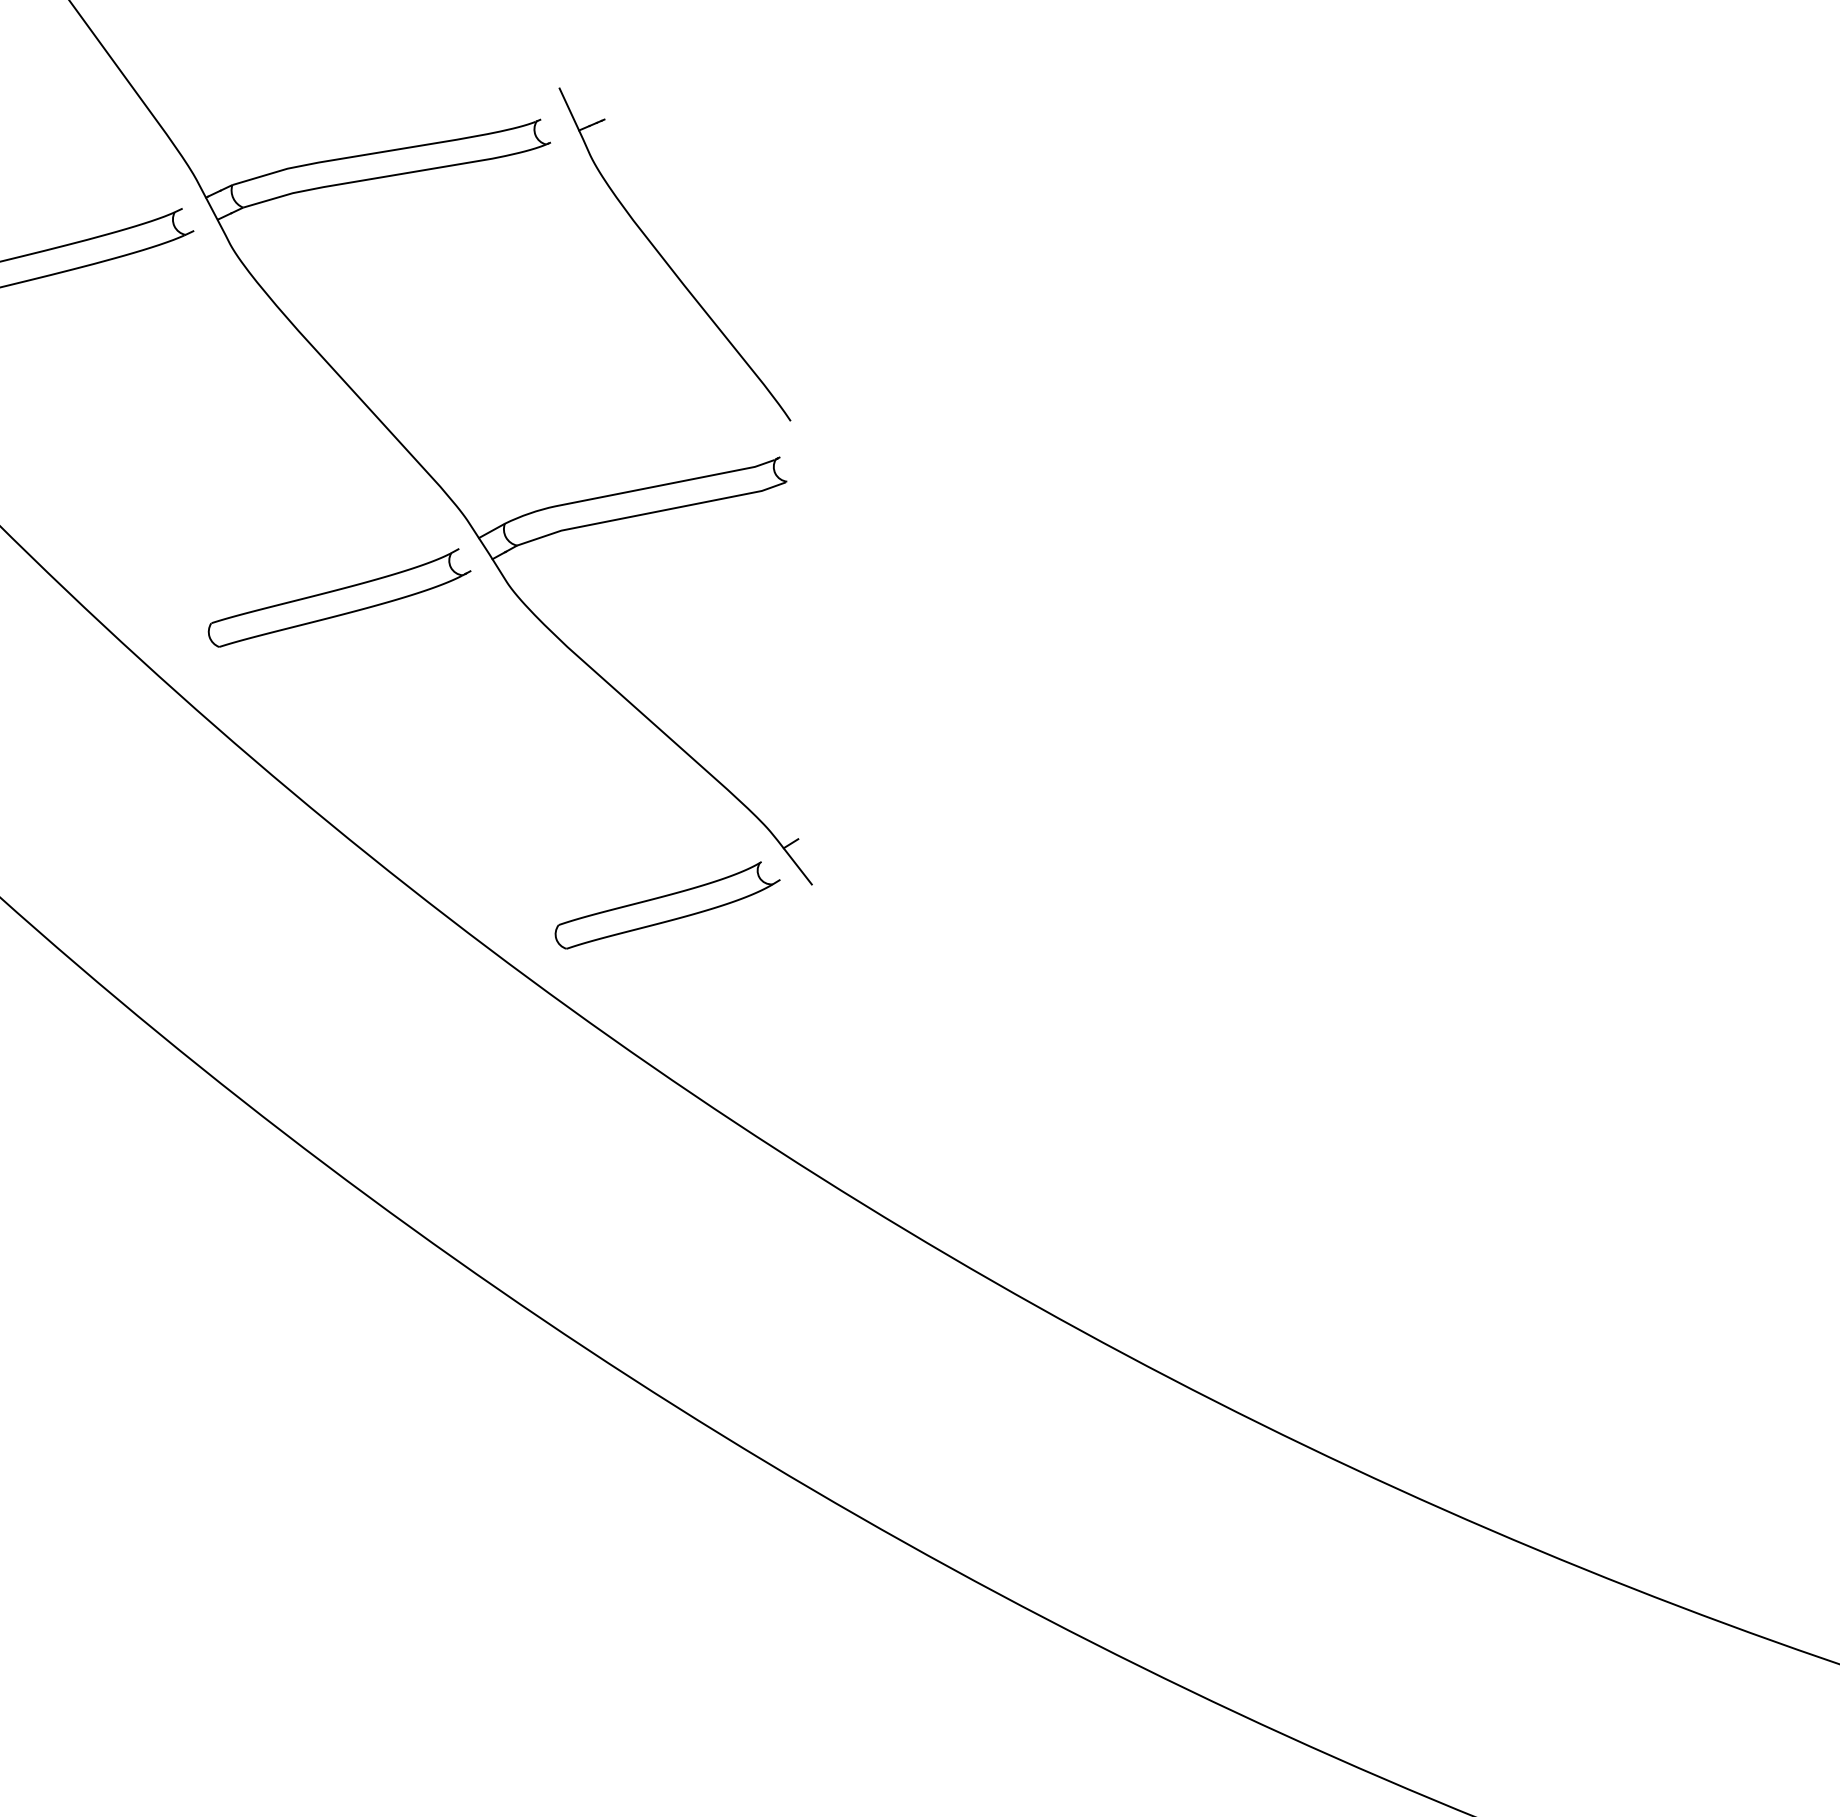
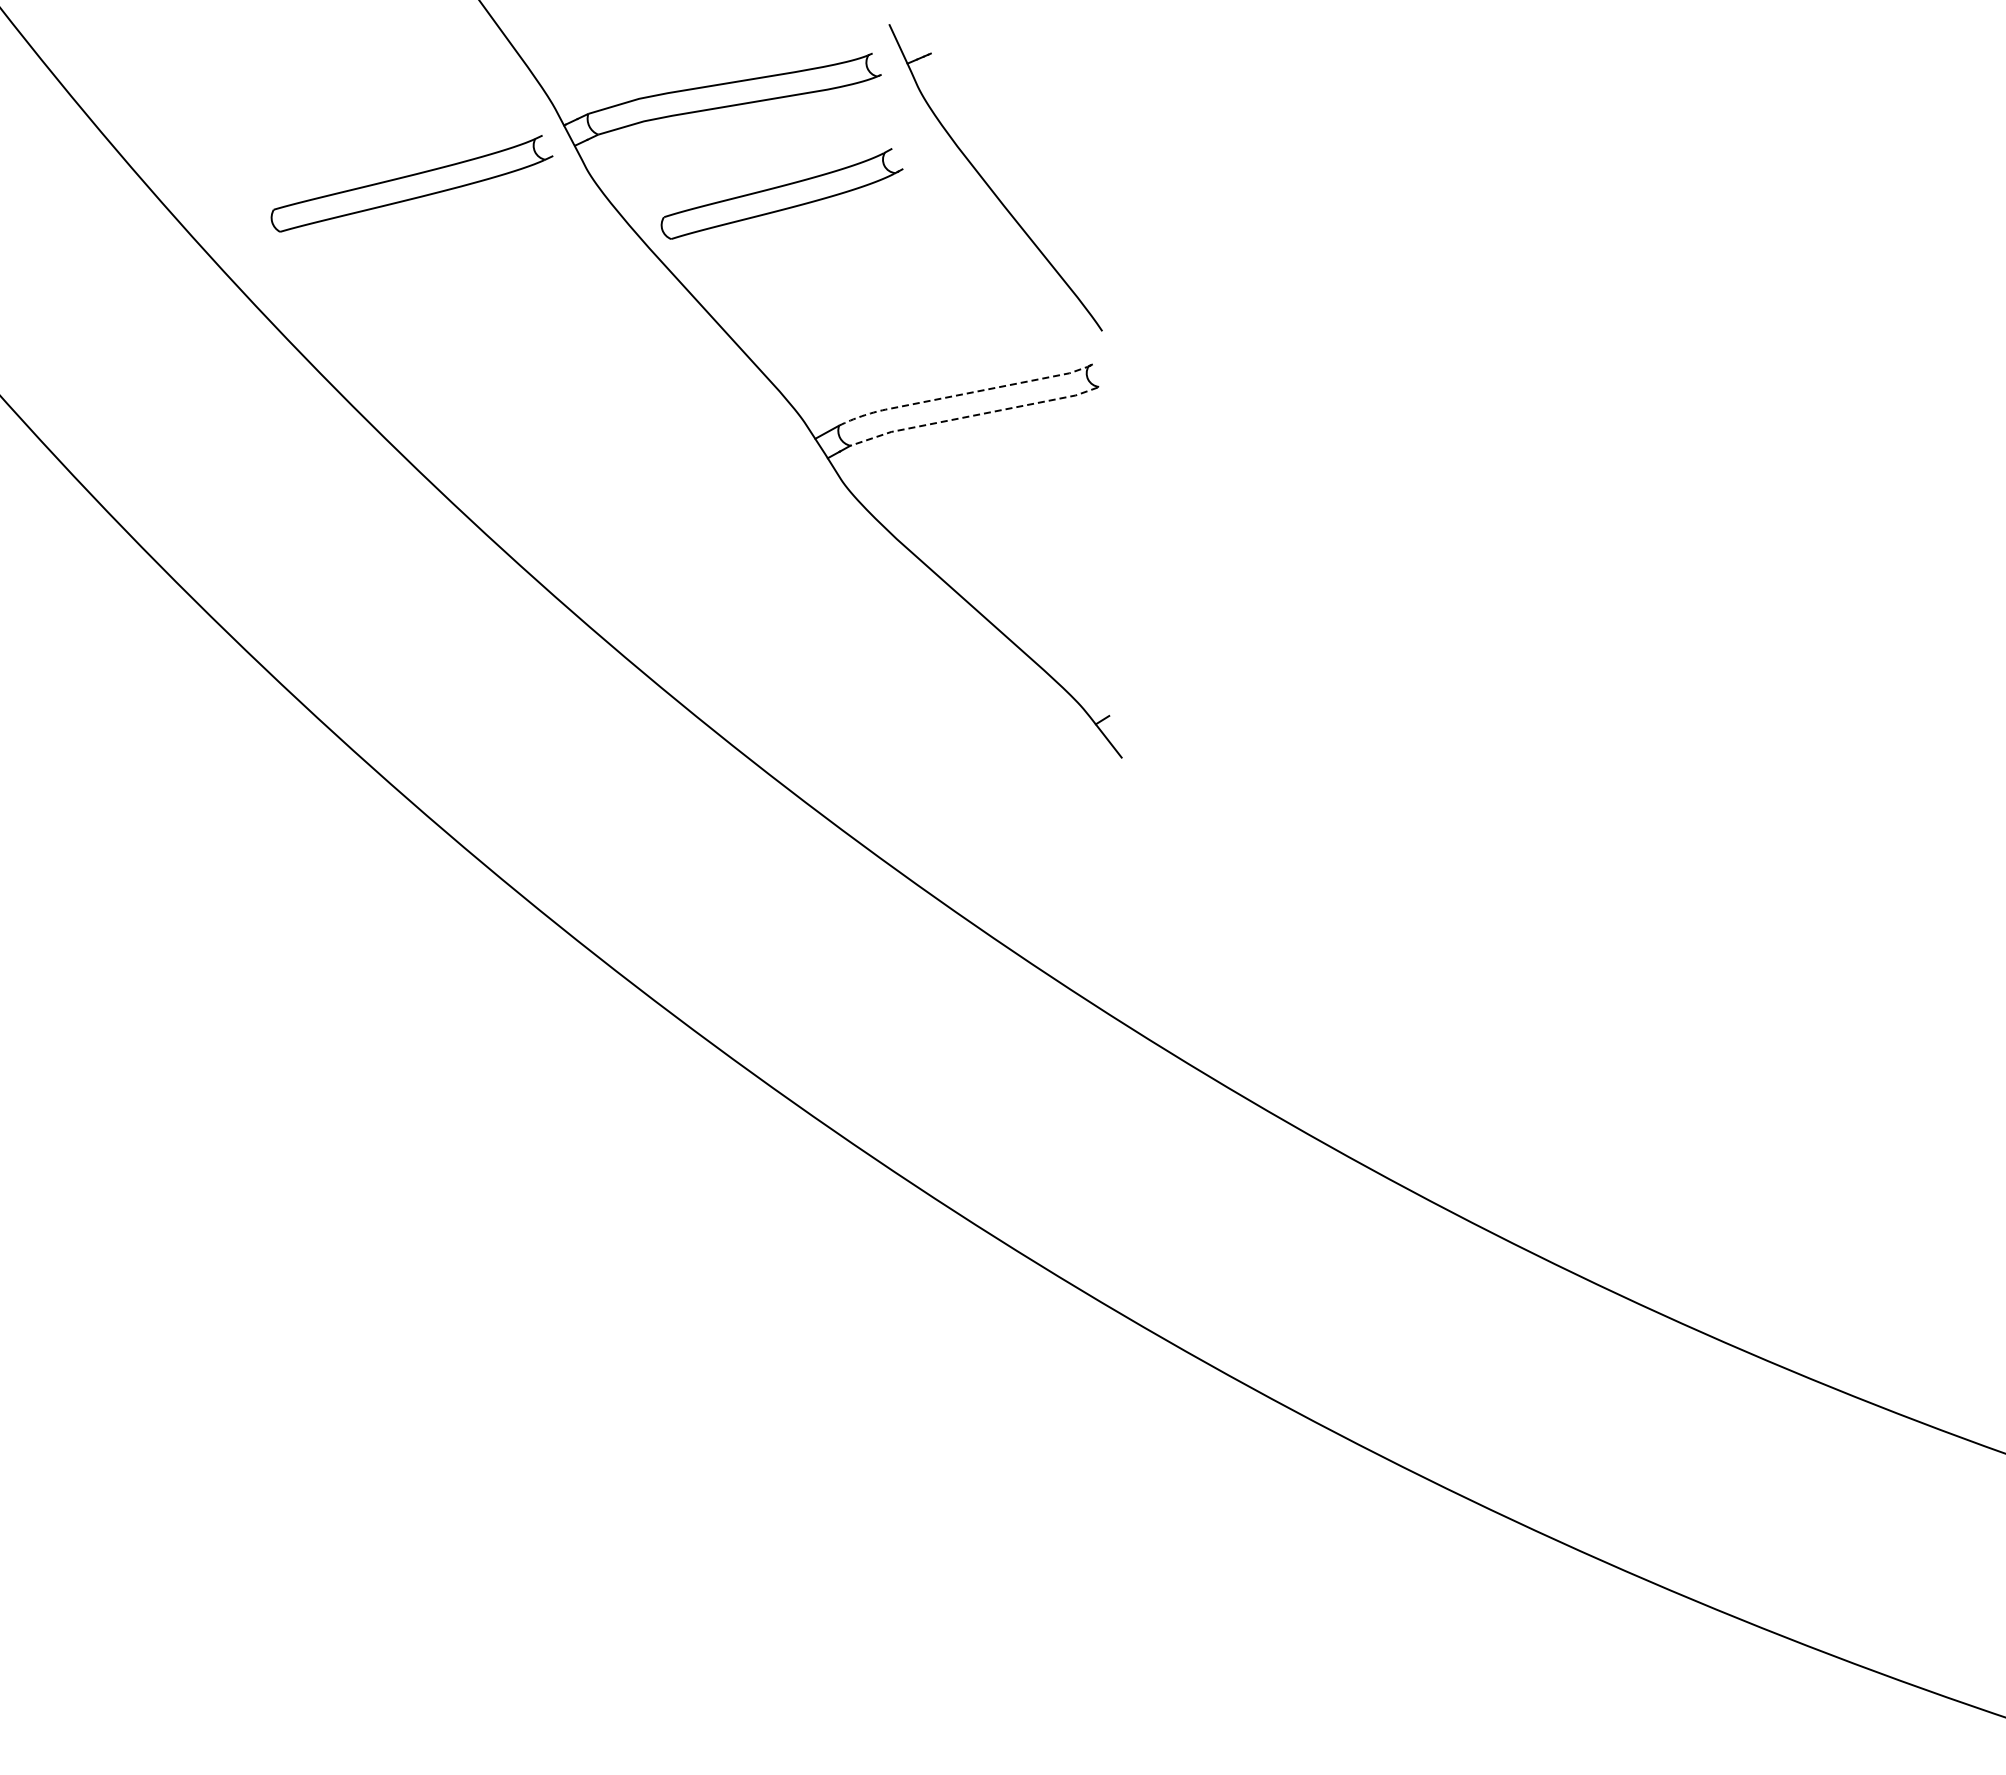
line: (637, 489) -> (961, 394), solid -> dashed
line: (650, 512) -> (973, 415), solid -> dashed
part: (339, 597) -> (781, 193), moved
part: (667, 904) -> (988, 776), removed

